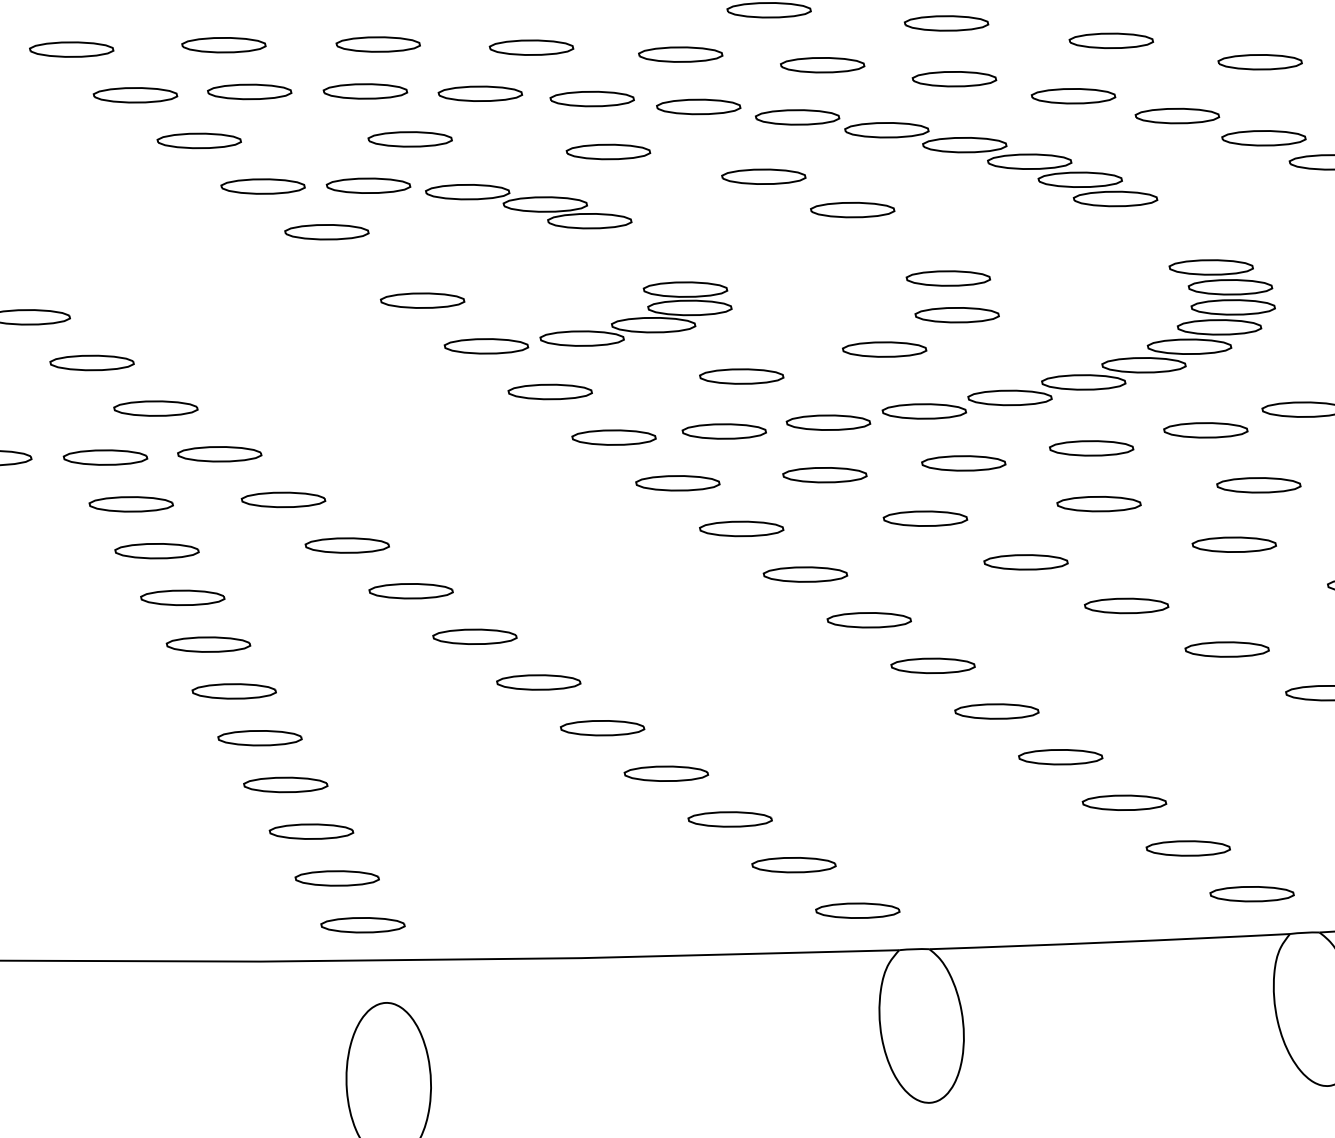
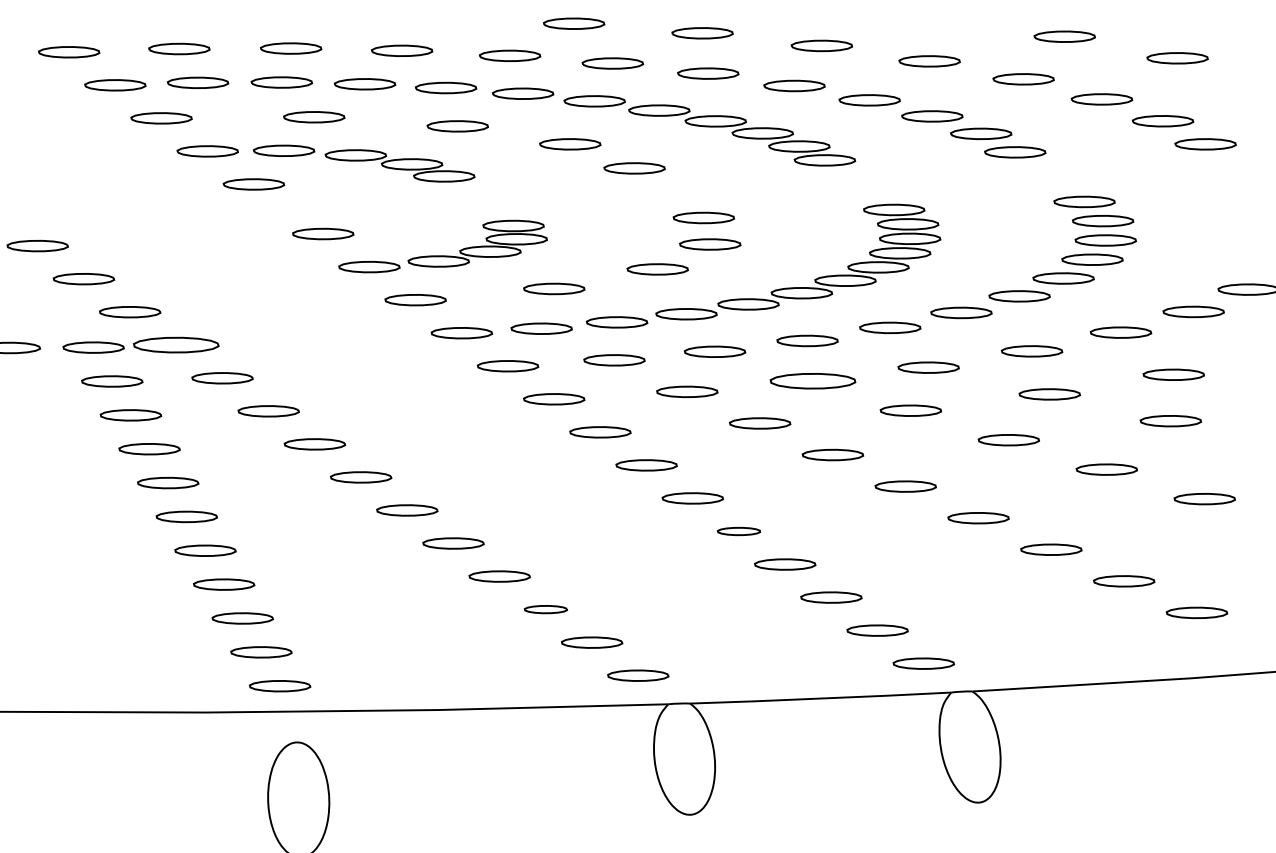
part: (219, 454) -> (176, 345), size x1.4
part: (1098, 504) -> (812, 381), size x1.4
part: (996, 711) -> (738, 531), size x0.7
part: (729, 819) -> (545, 609), size x0.7

